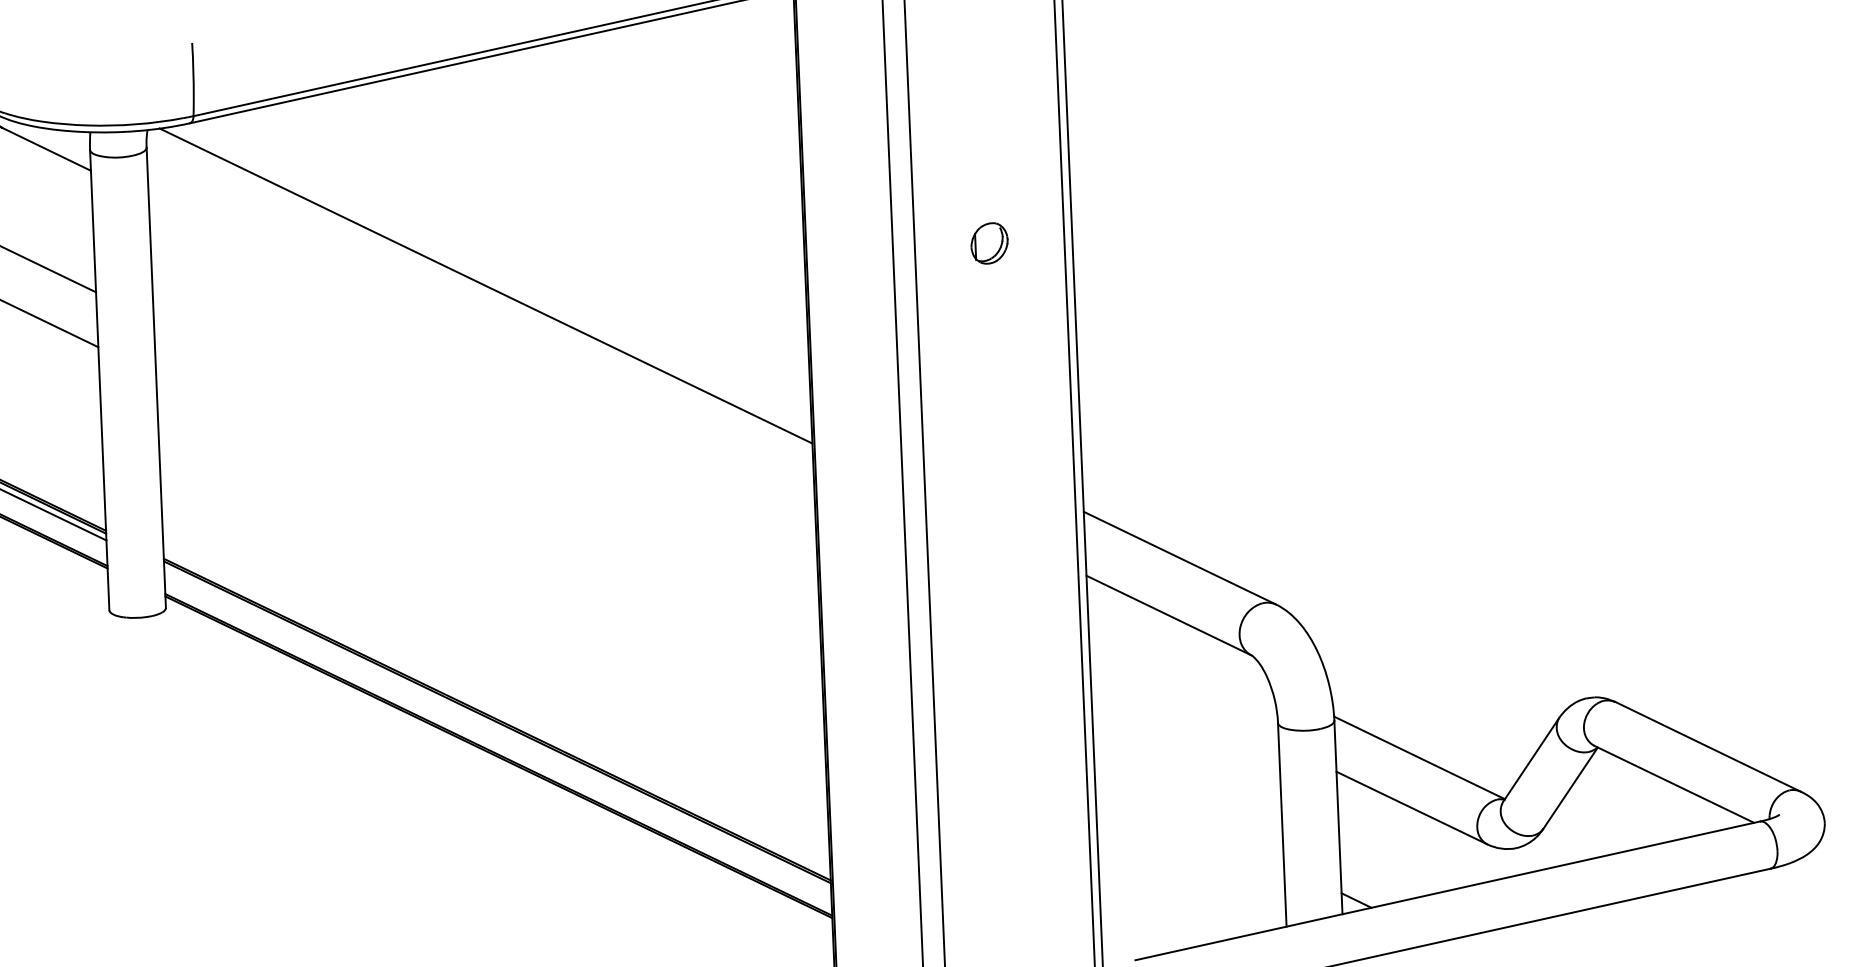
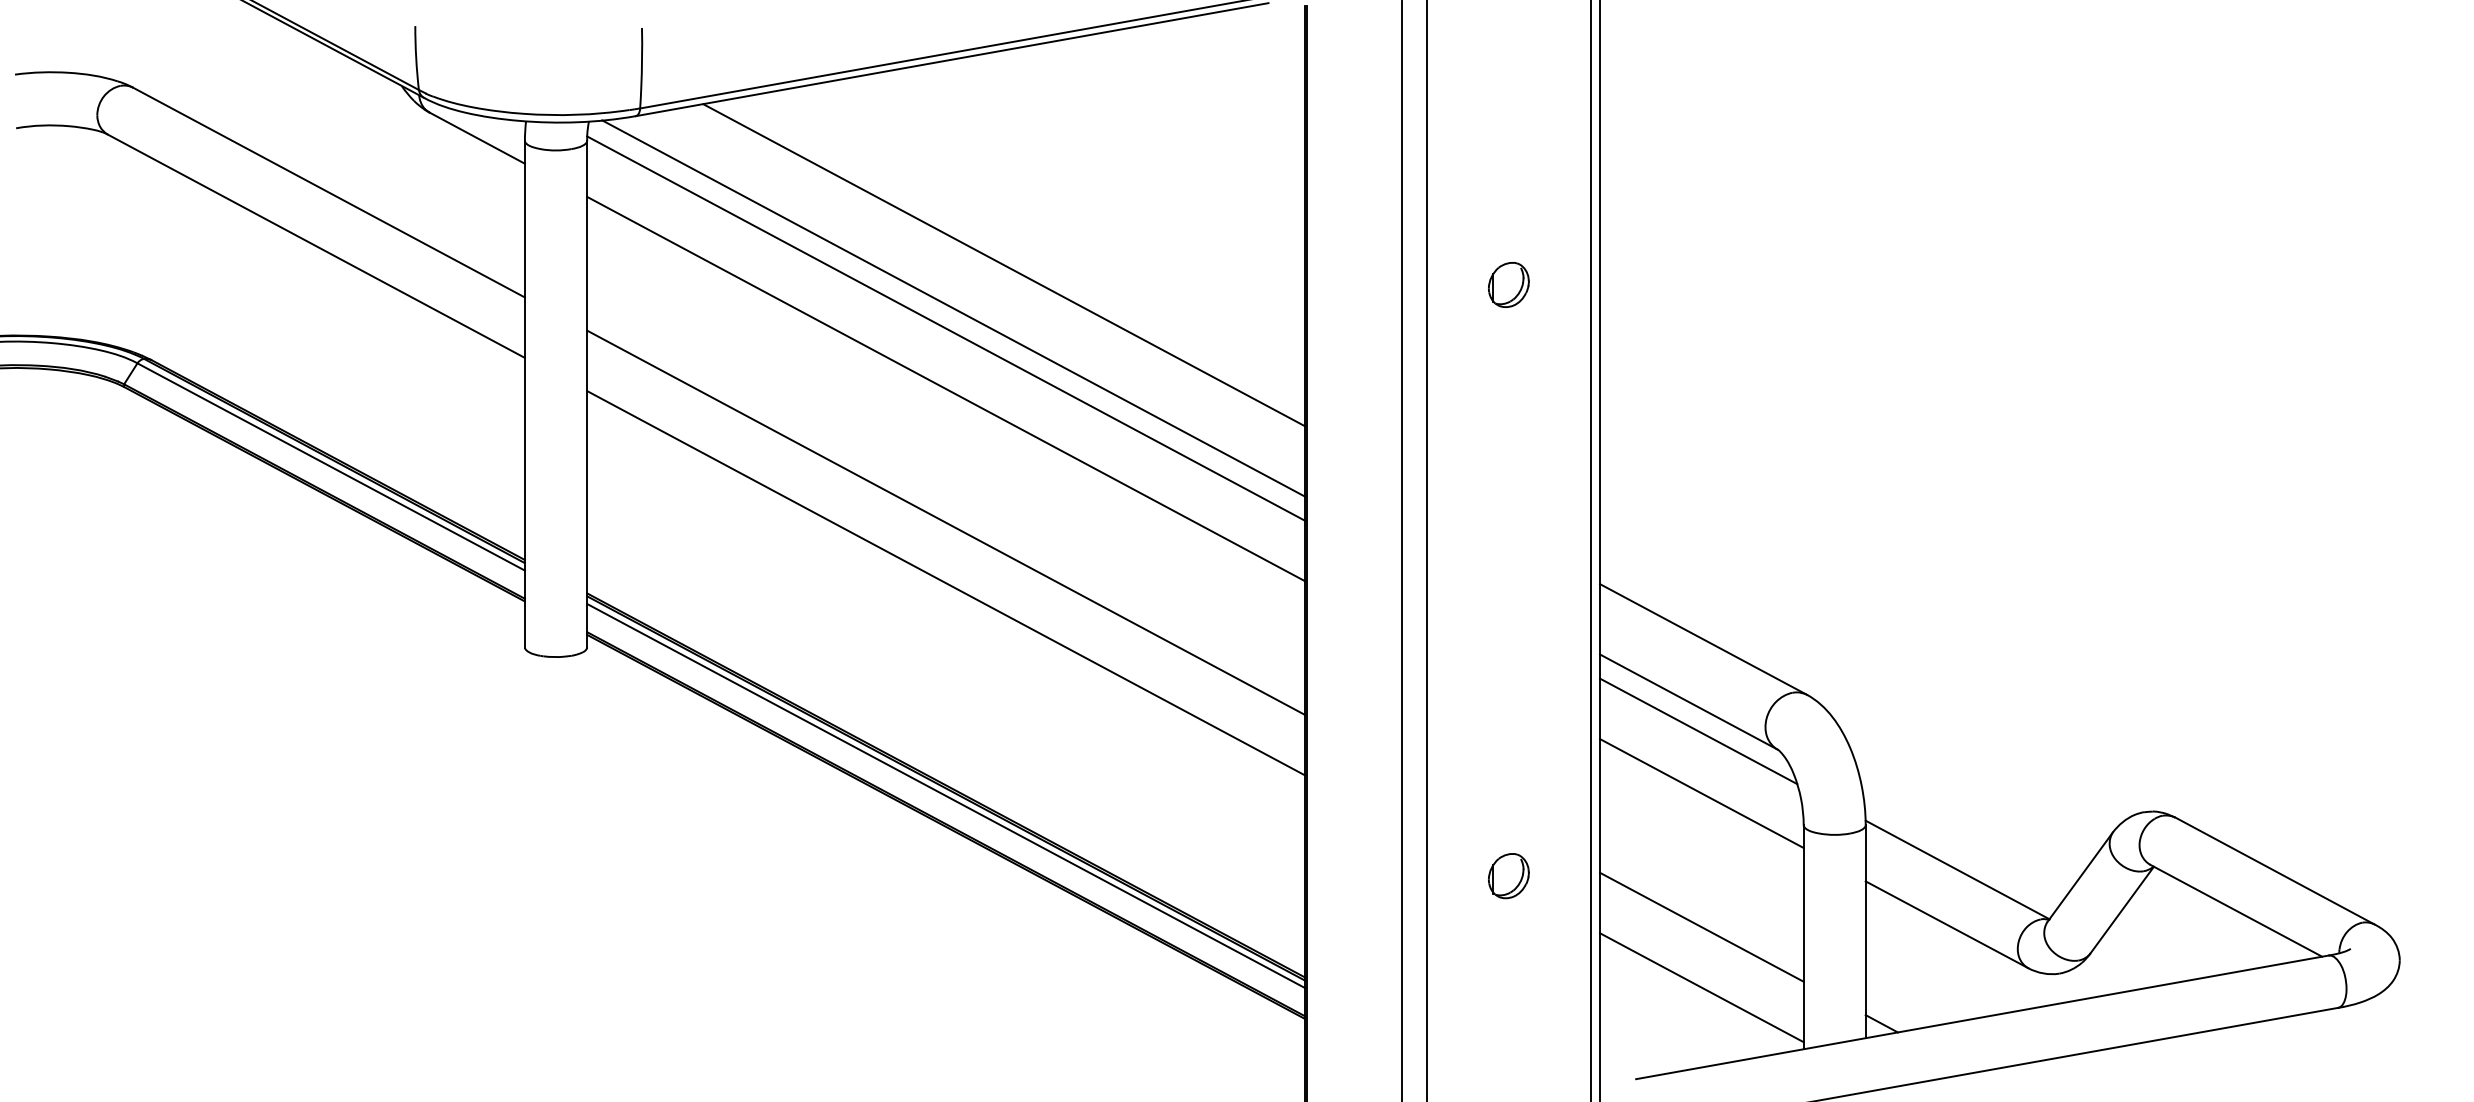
line: (530, 244) -> (1004, 265), added
line: (480, 304) -> (946, 328), added
line: (482, 358) -> (946, 388), added
line: (487, 480) -> (946, 522), added
line: (489, 536) -> (946, 583), added
line: (1178, 641) -> (1698, 731), added
line: (1183, 698) -> (1701, 793), added
line: (498, 728) -> (946, 795), added
part: (1011, 780) -> (1508, 876), added
line: (1189, 819) -> (1701, 926), added
line: (1191, 874) -> (1701, 987), added

